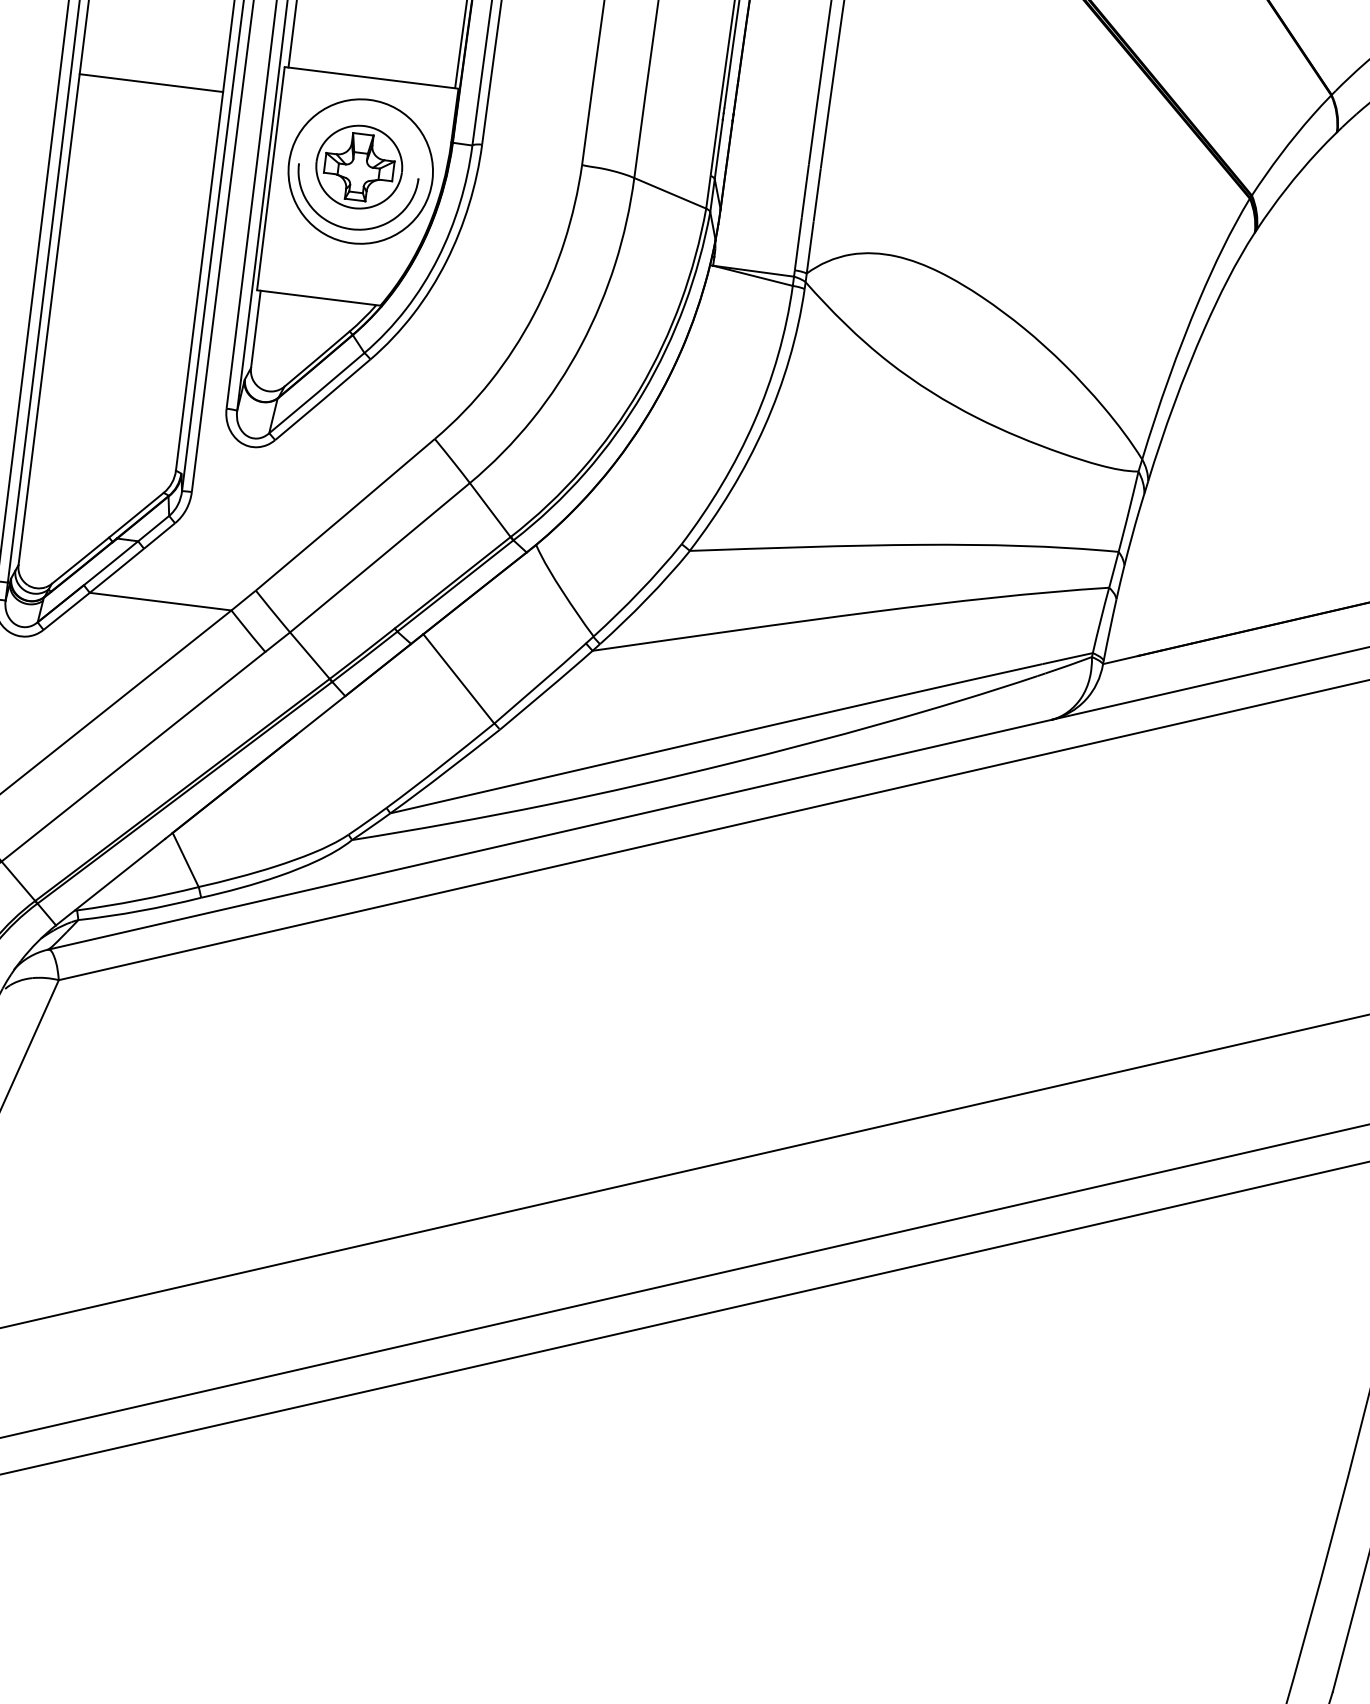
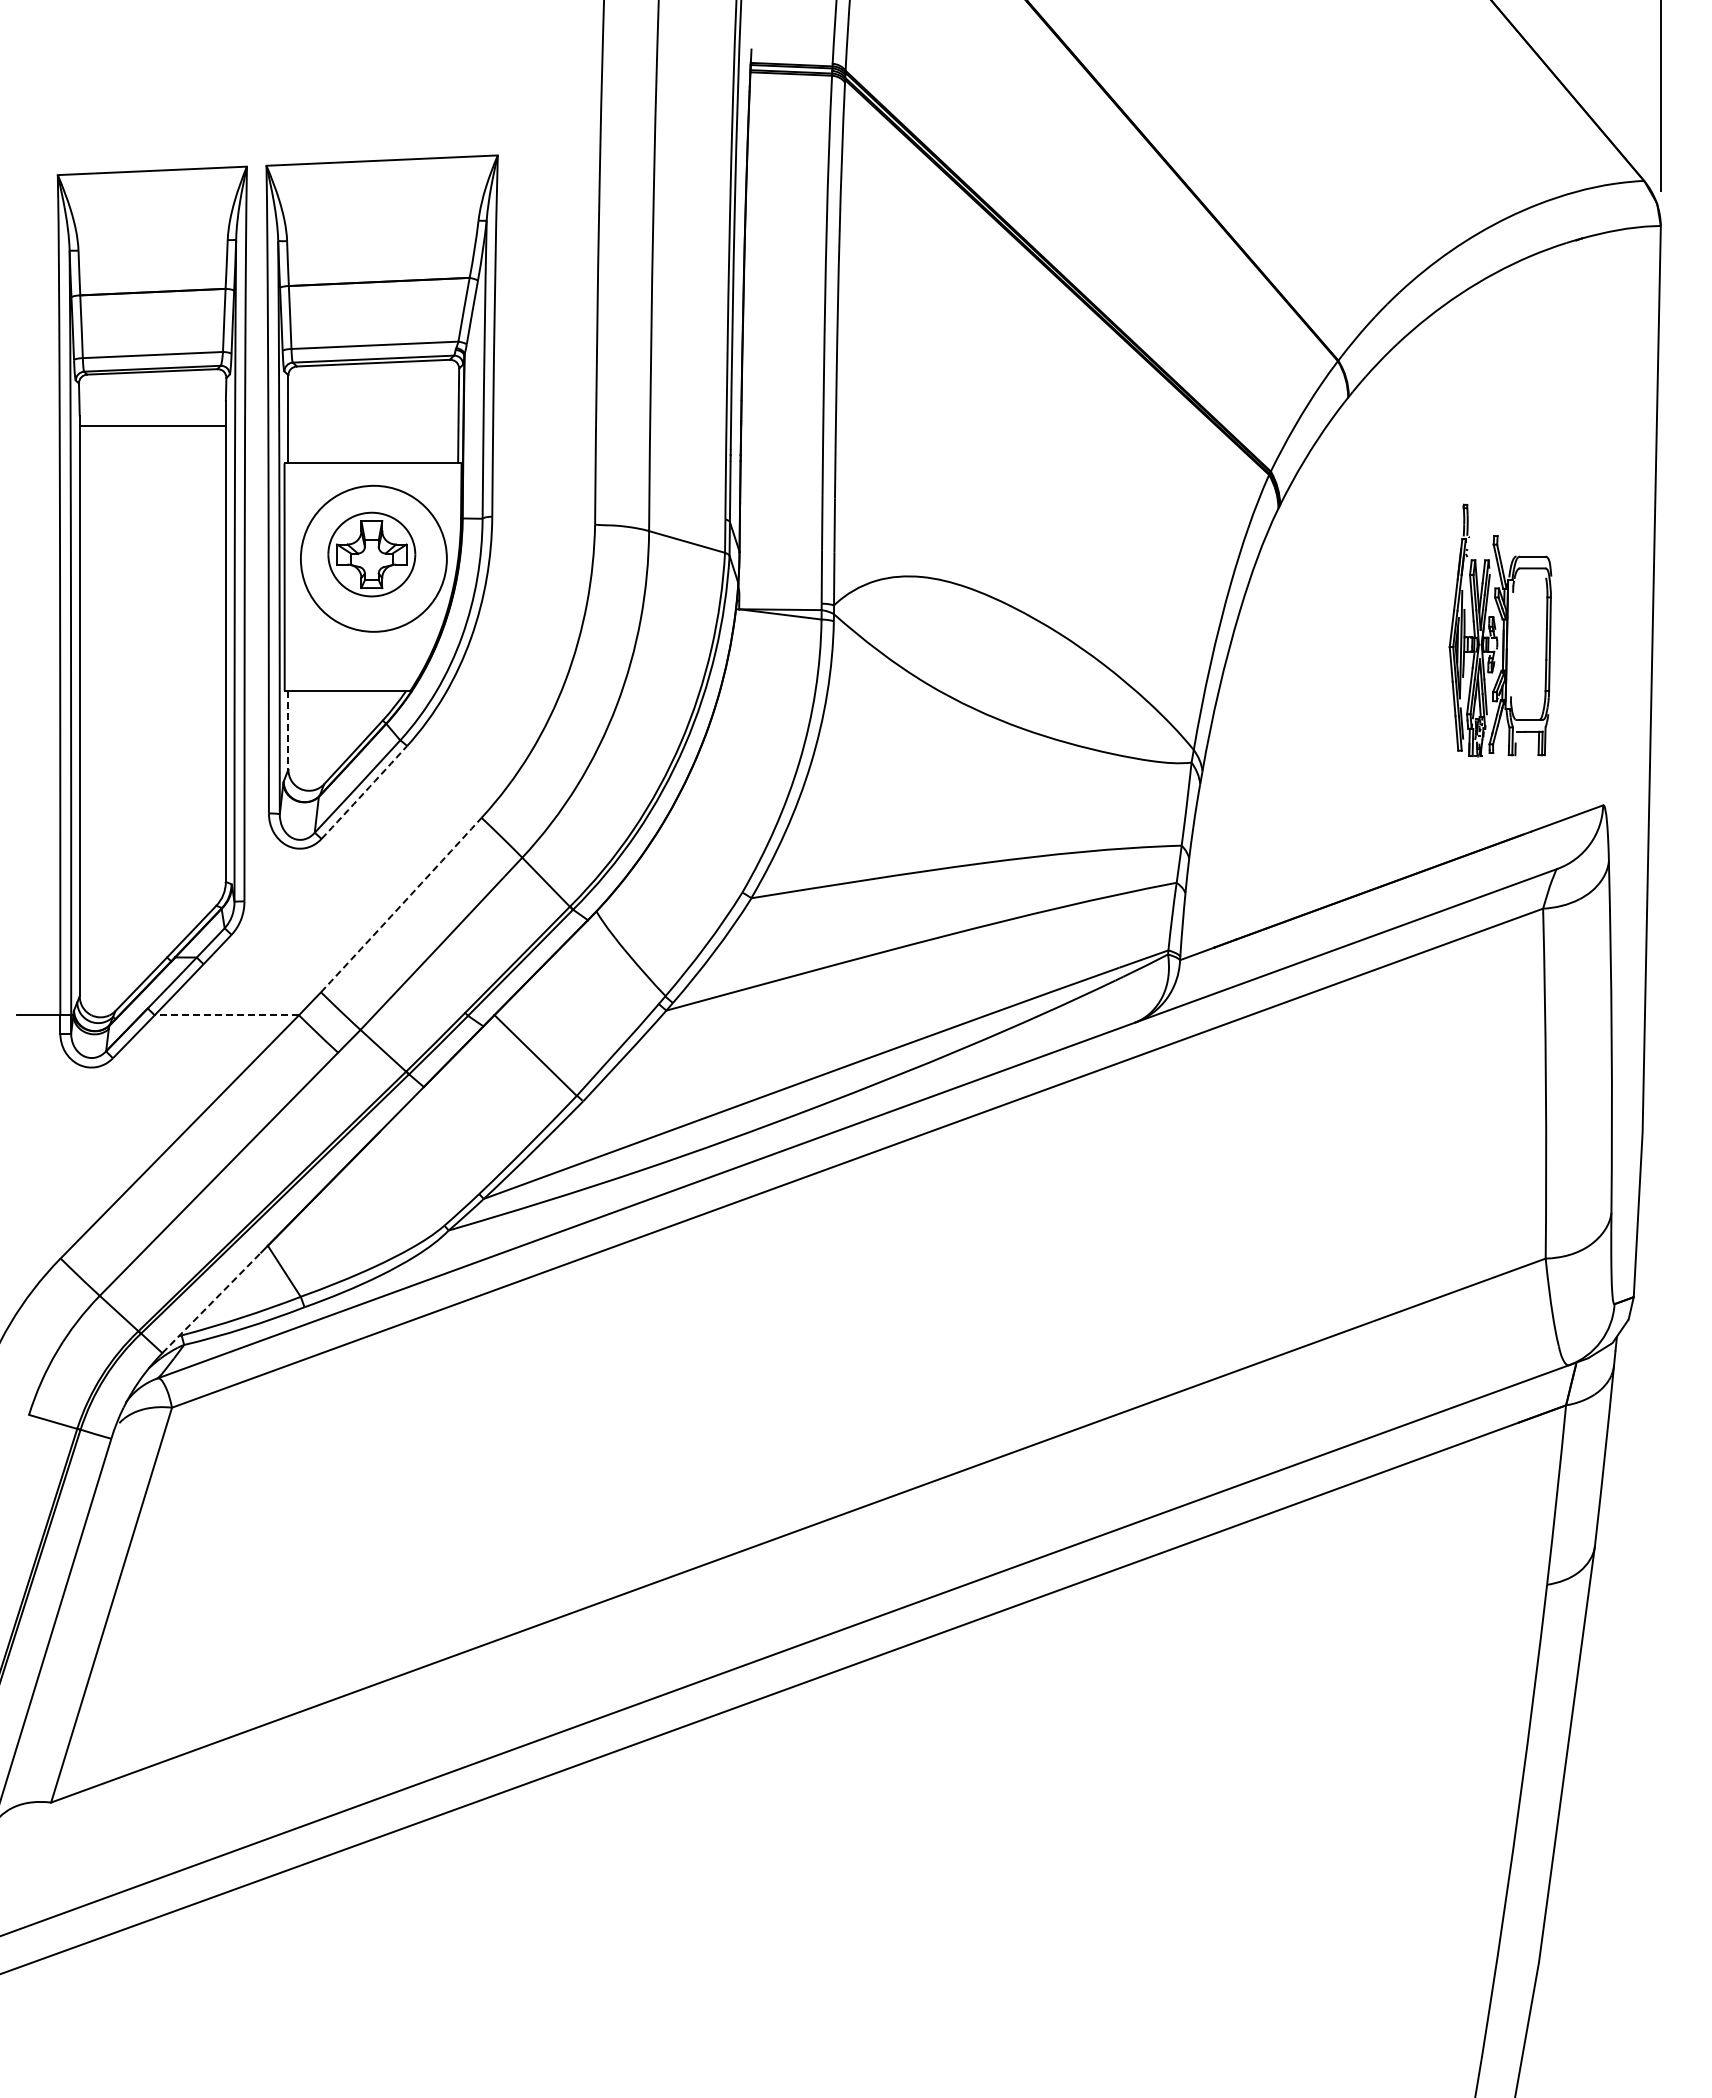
line: (151, 83) -> (152, 426), moved
part: (350, 227) -> (370, 616), removed
line: (255, 329) -> (288, 730), solid -> dashed
arc: (322, 399) -> (364, 792), solid -> dashed
arc: (345, 515) -> (401, 905), solid -> dashed
line: (160, 601) -> (226, 1015), solid -> dashed
line: (111, 881) -> (212, 1302), solid -> dashed

